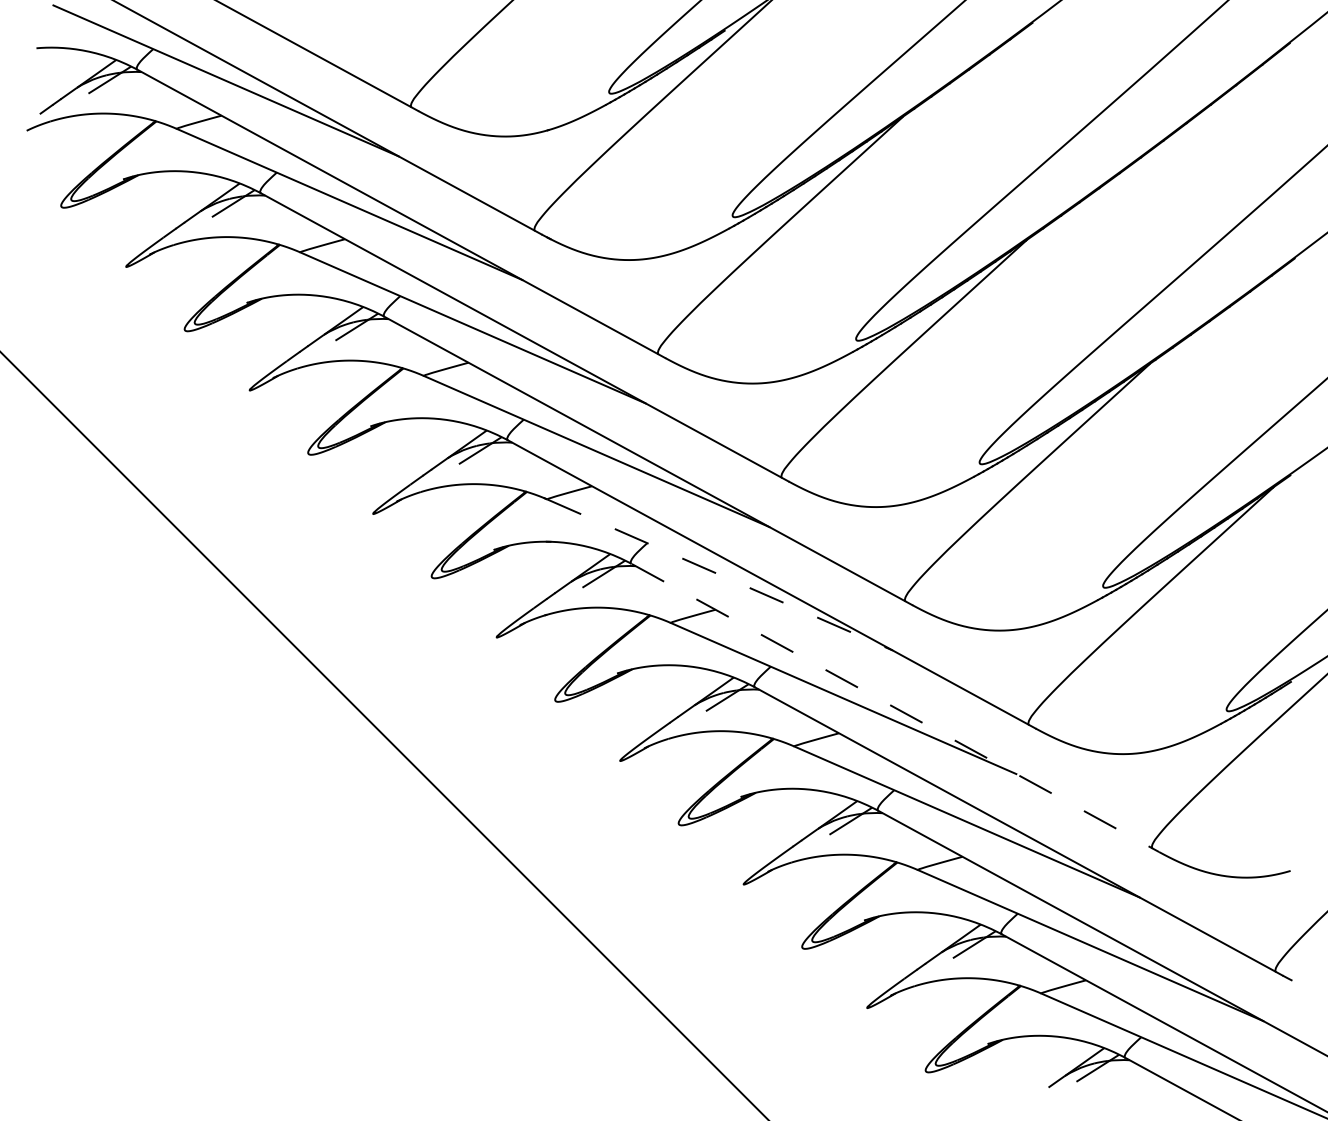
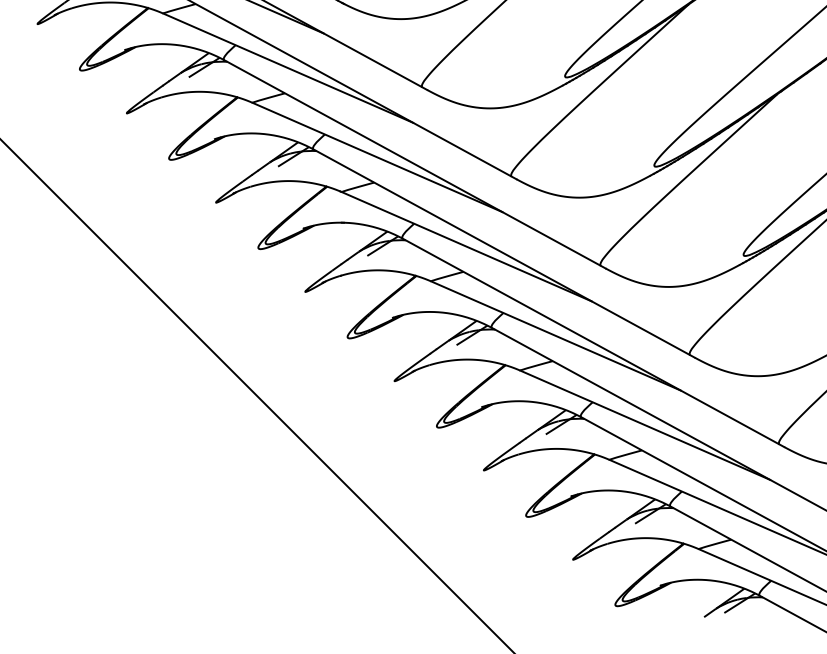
line: (720, 575) -> (467, 247), dashed -> solid
line: (895, 708) -> (593, 343), dashed -> solid

